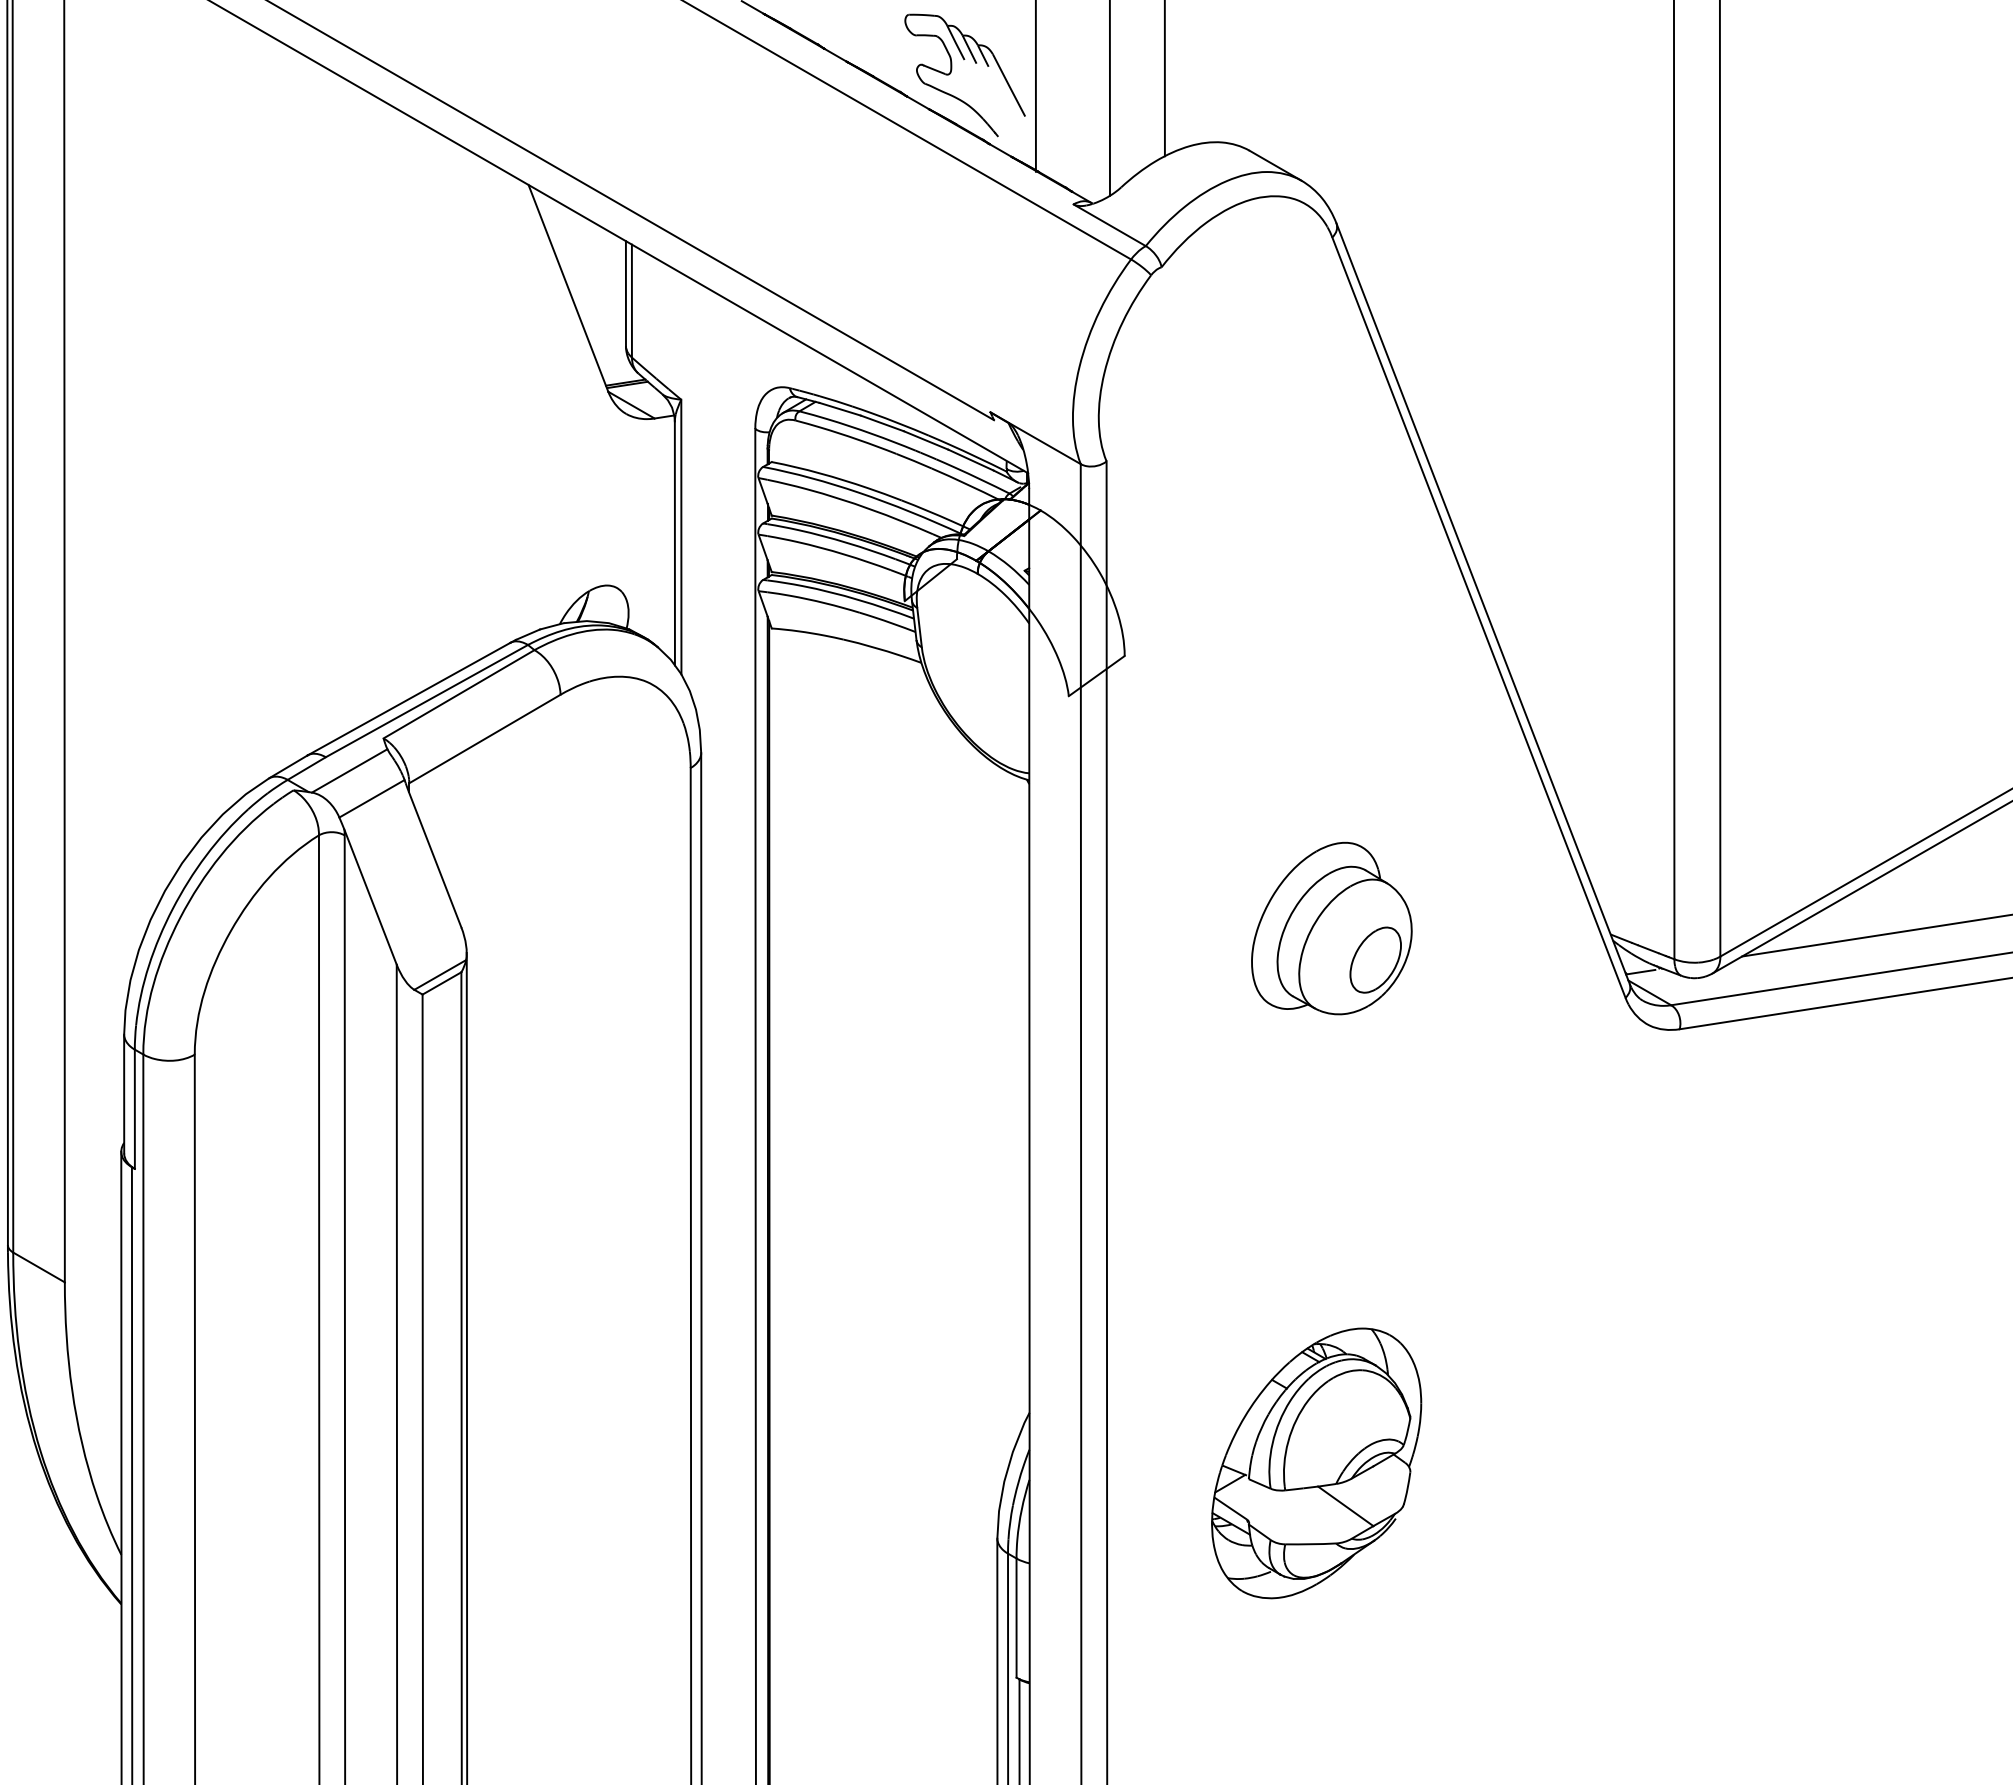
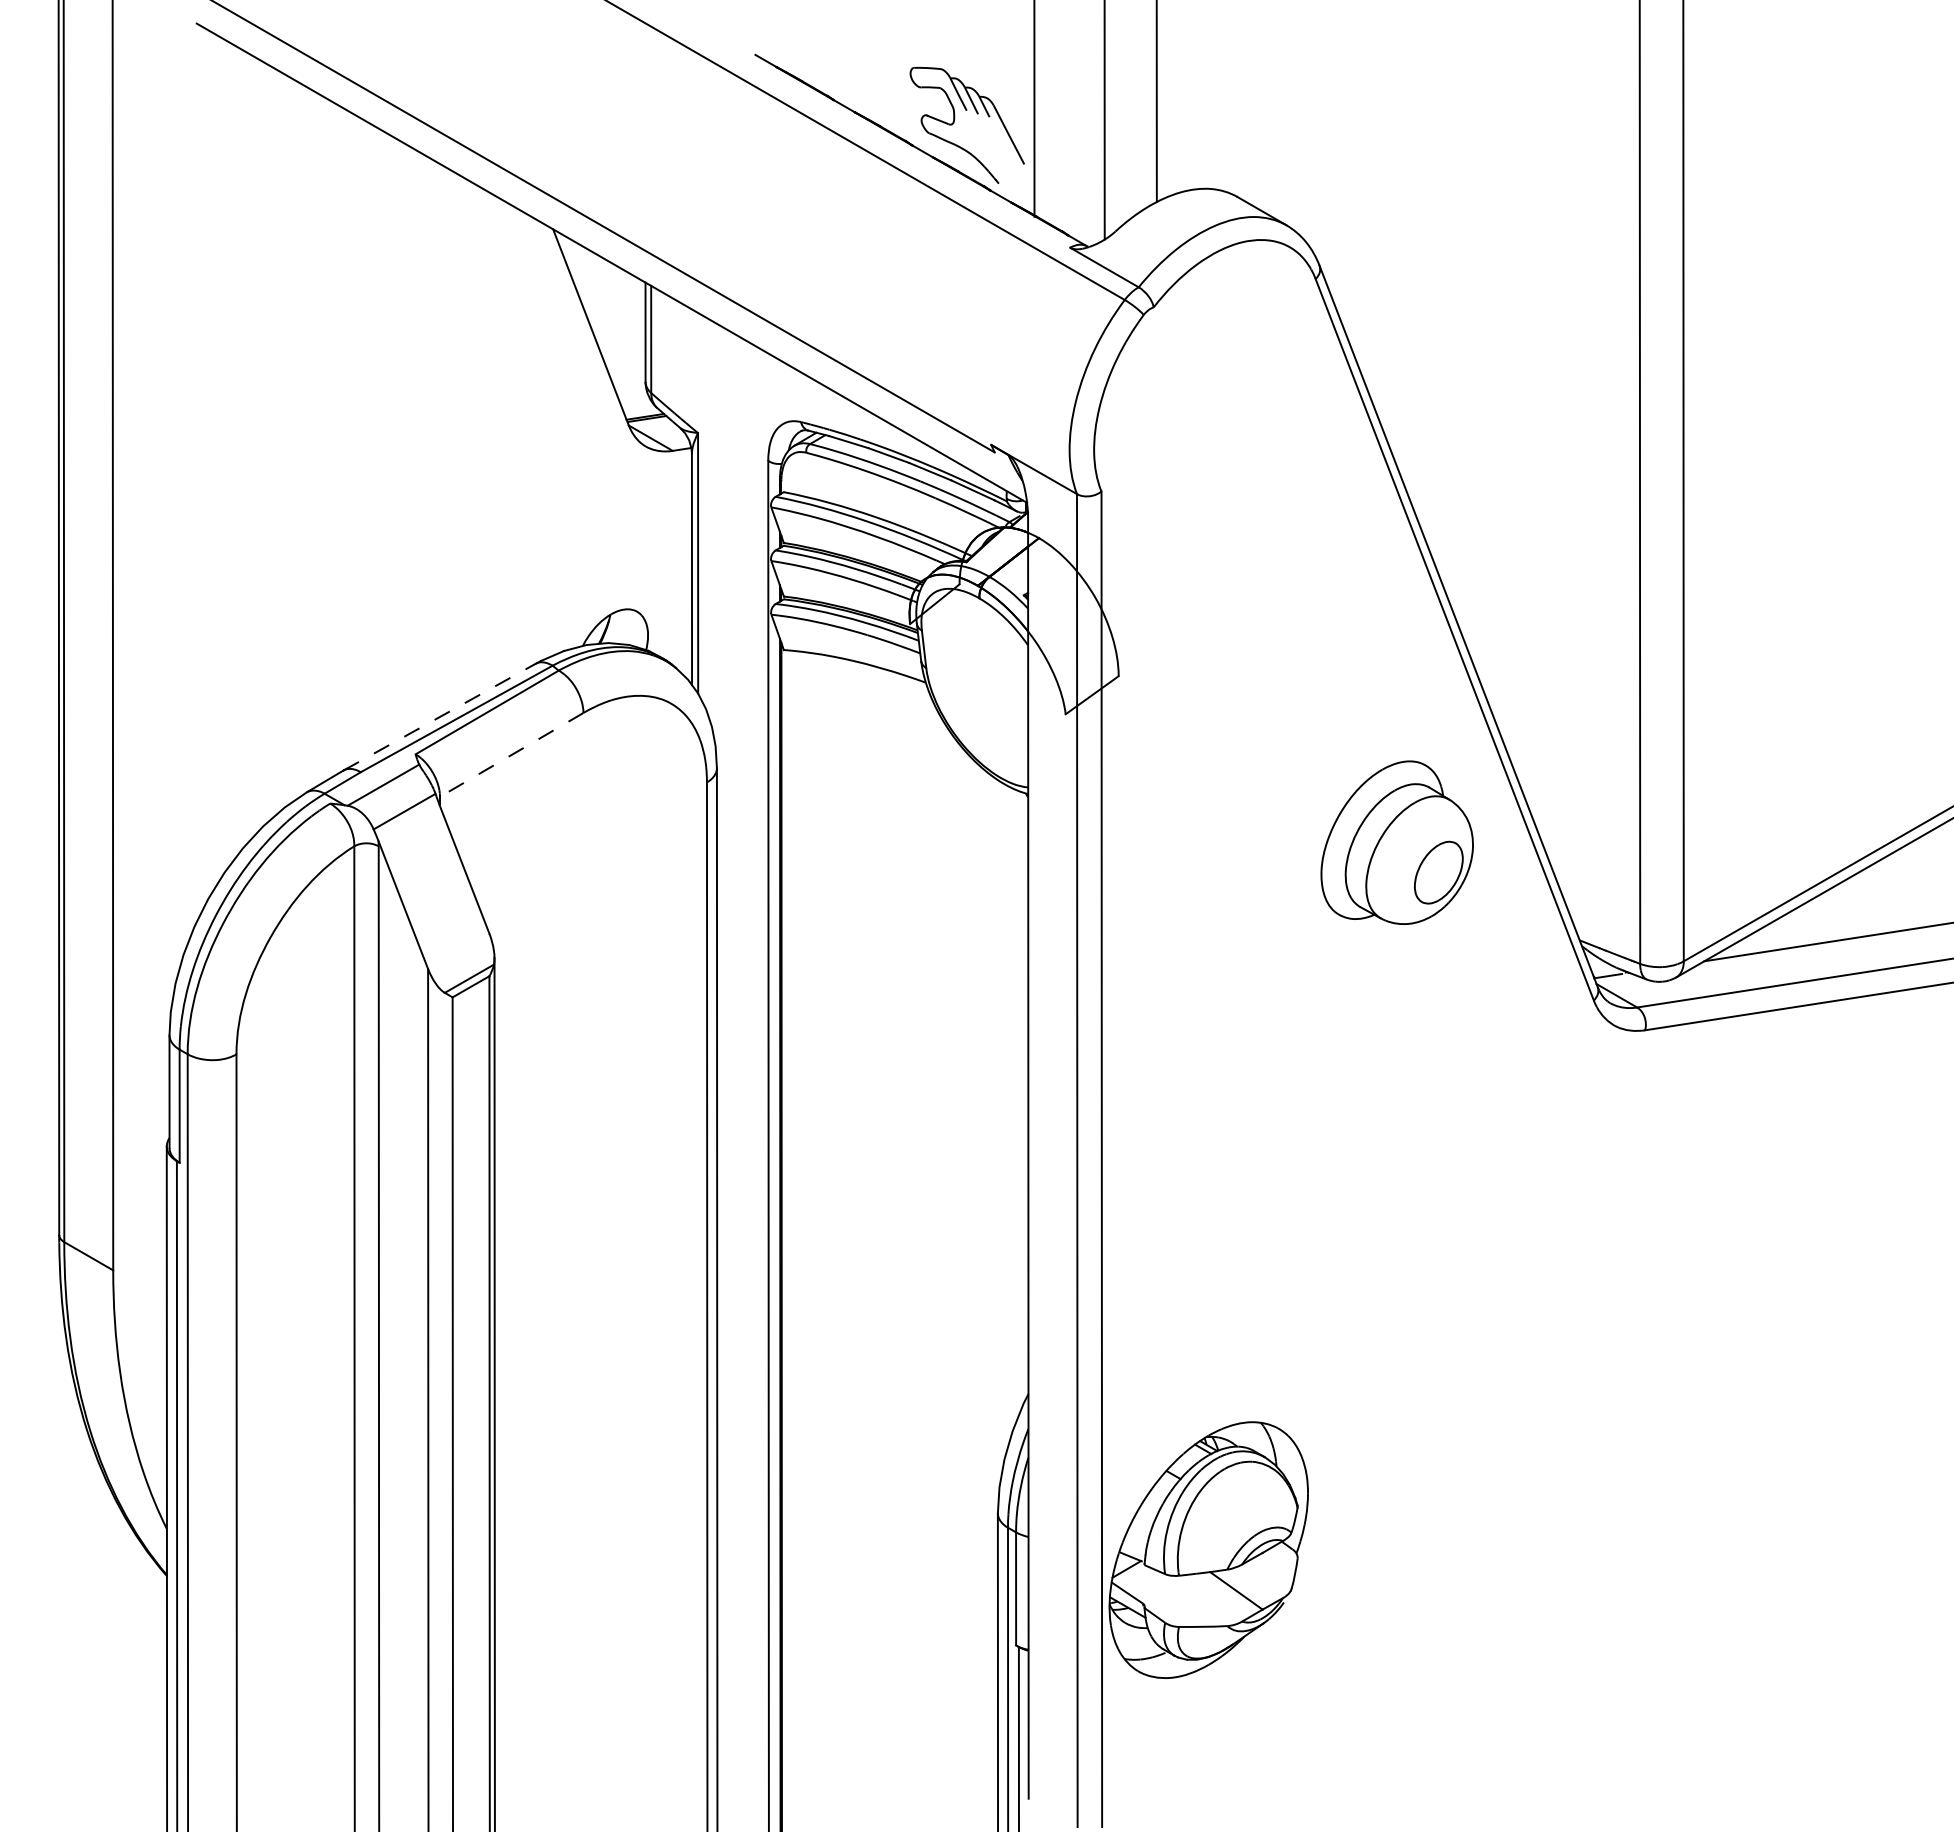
line: (408, 699) -> (439, 717), solid -> dashed
line: (484, 739) -> (511, 755), solid -> dashed
part: (1331, 928) -> (1396, 842), moved
part: (1316, 1462) -> (1208, 1549), moved

